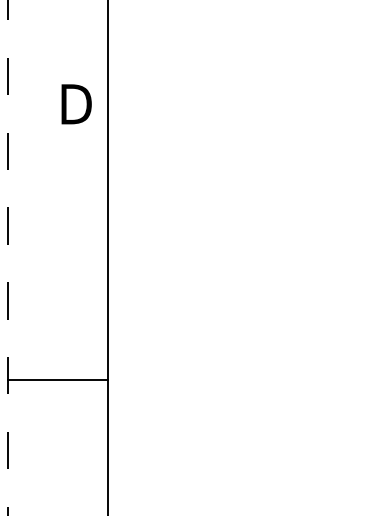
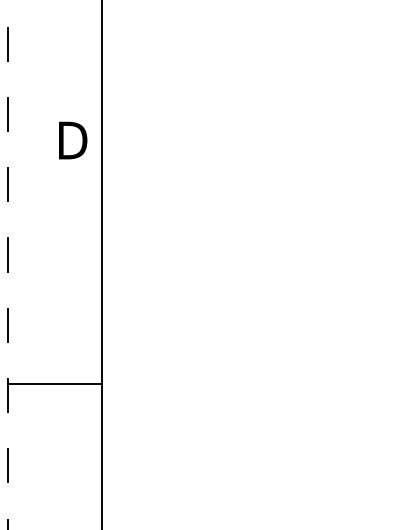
line: (57, 379) -> (55, 384), moved

